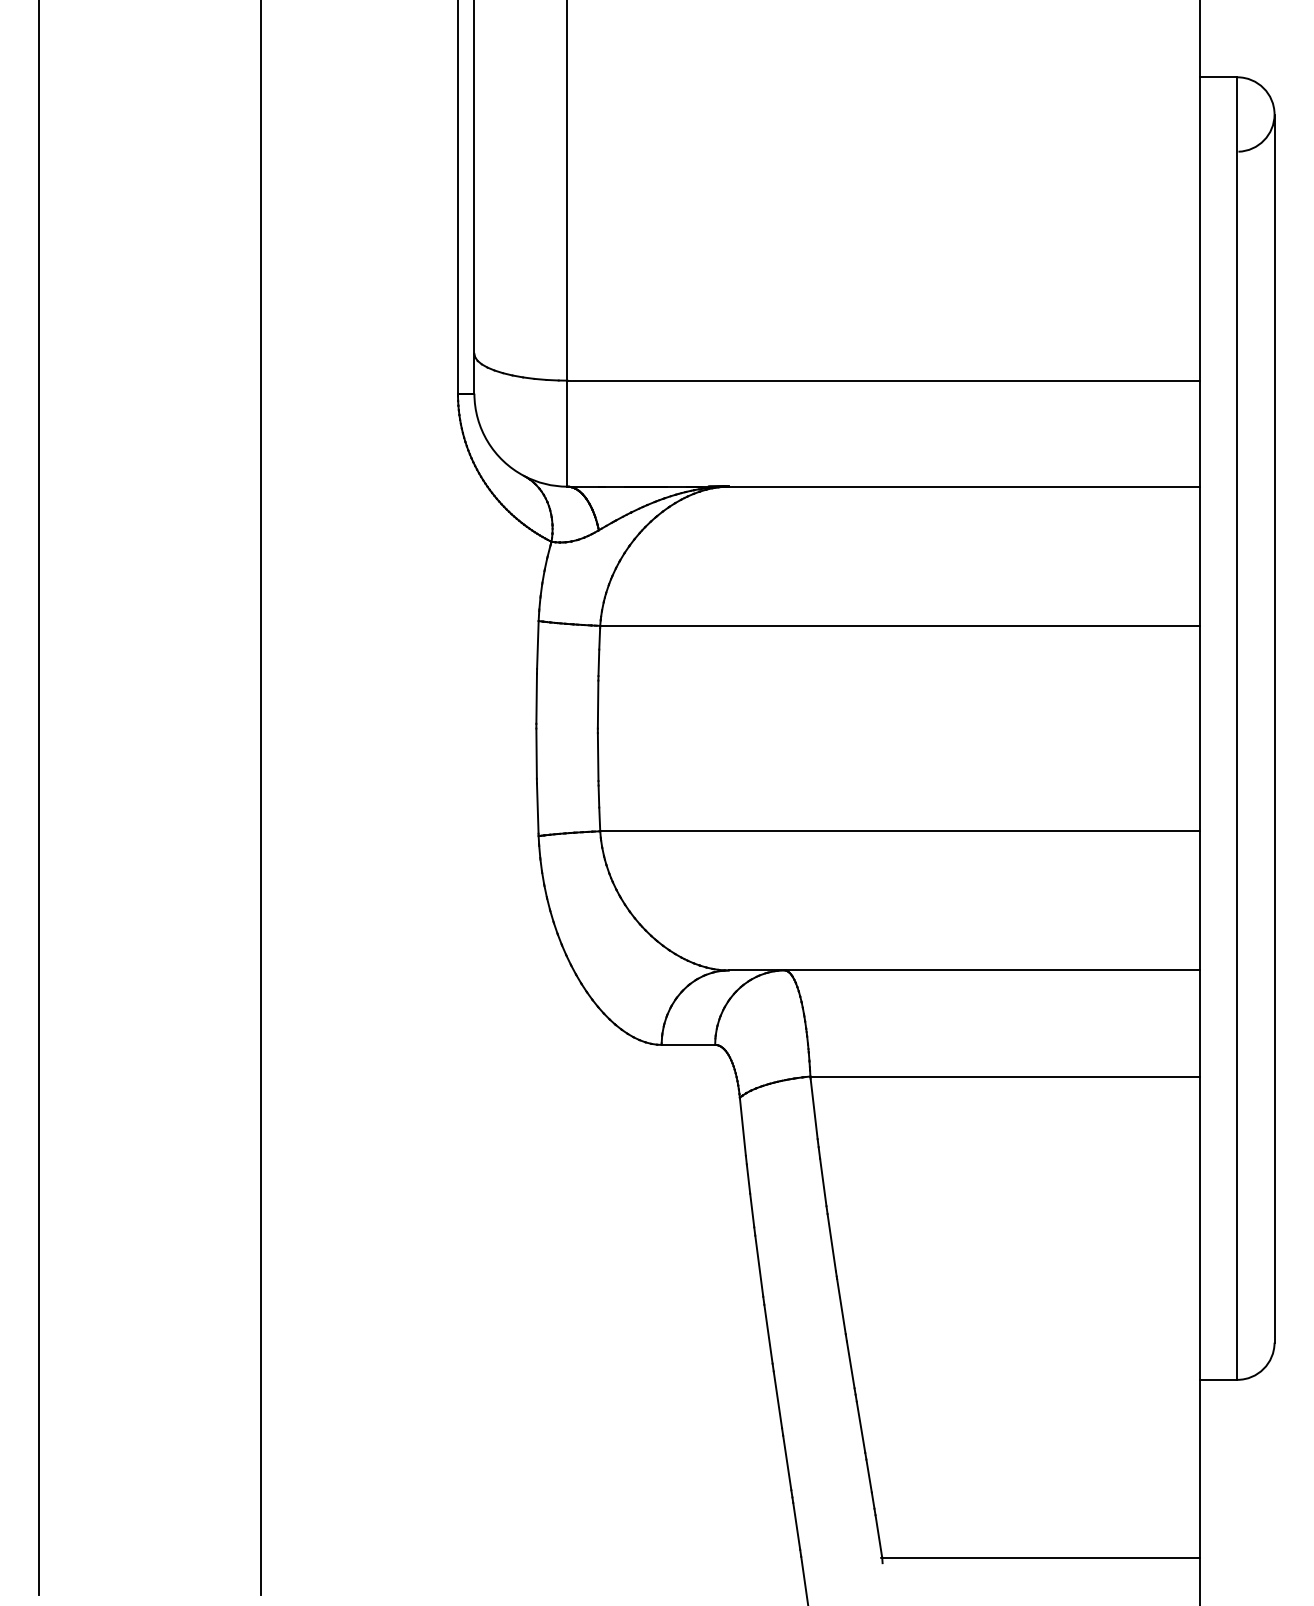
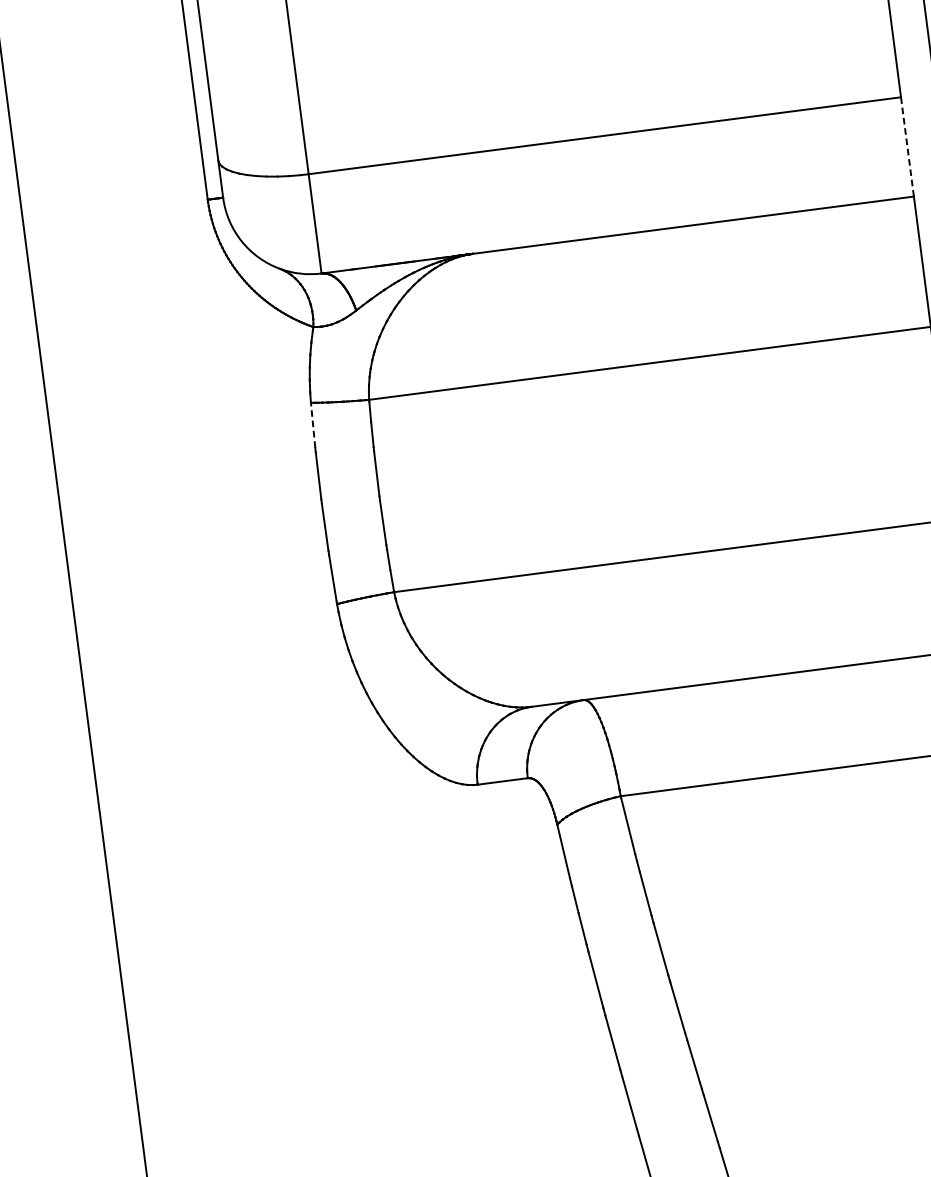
line: (1200, 433) -> (907, 146), solid -> dashed
line: (537, 644) -> (312, 424), solid -> dashed

